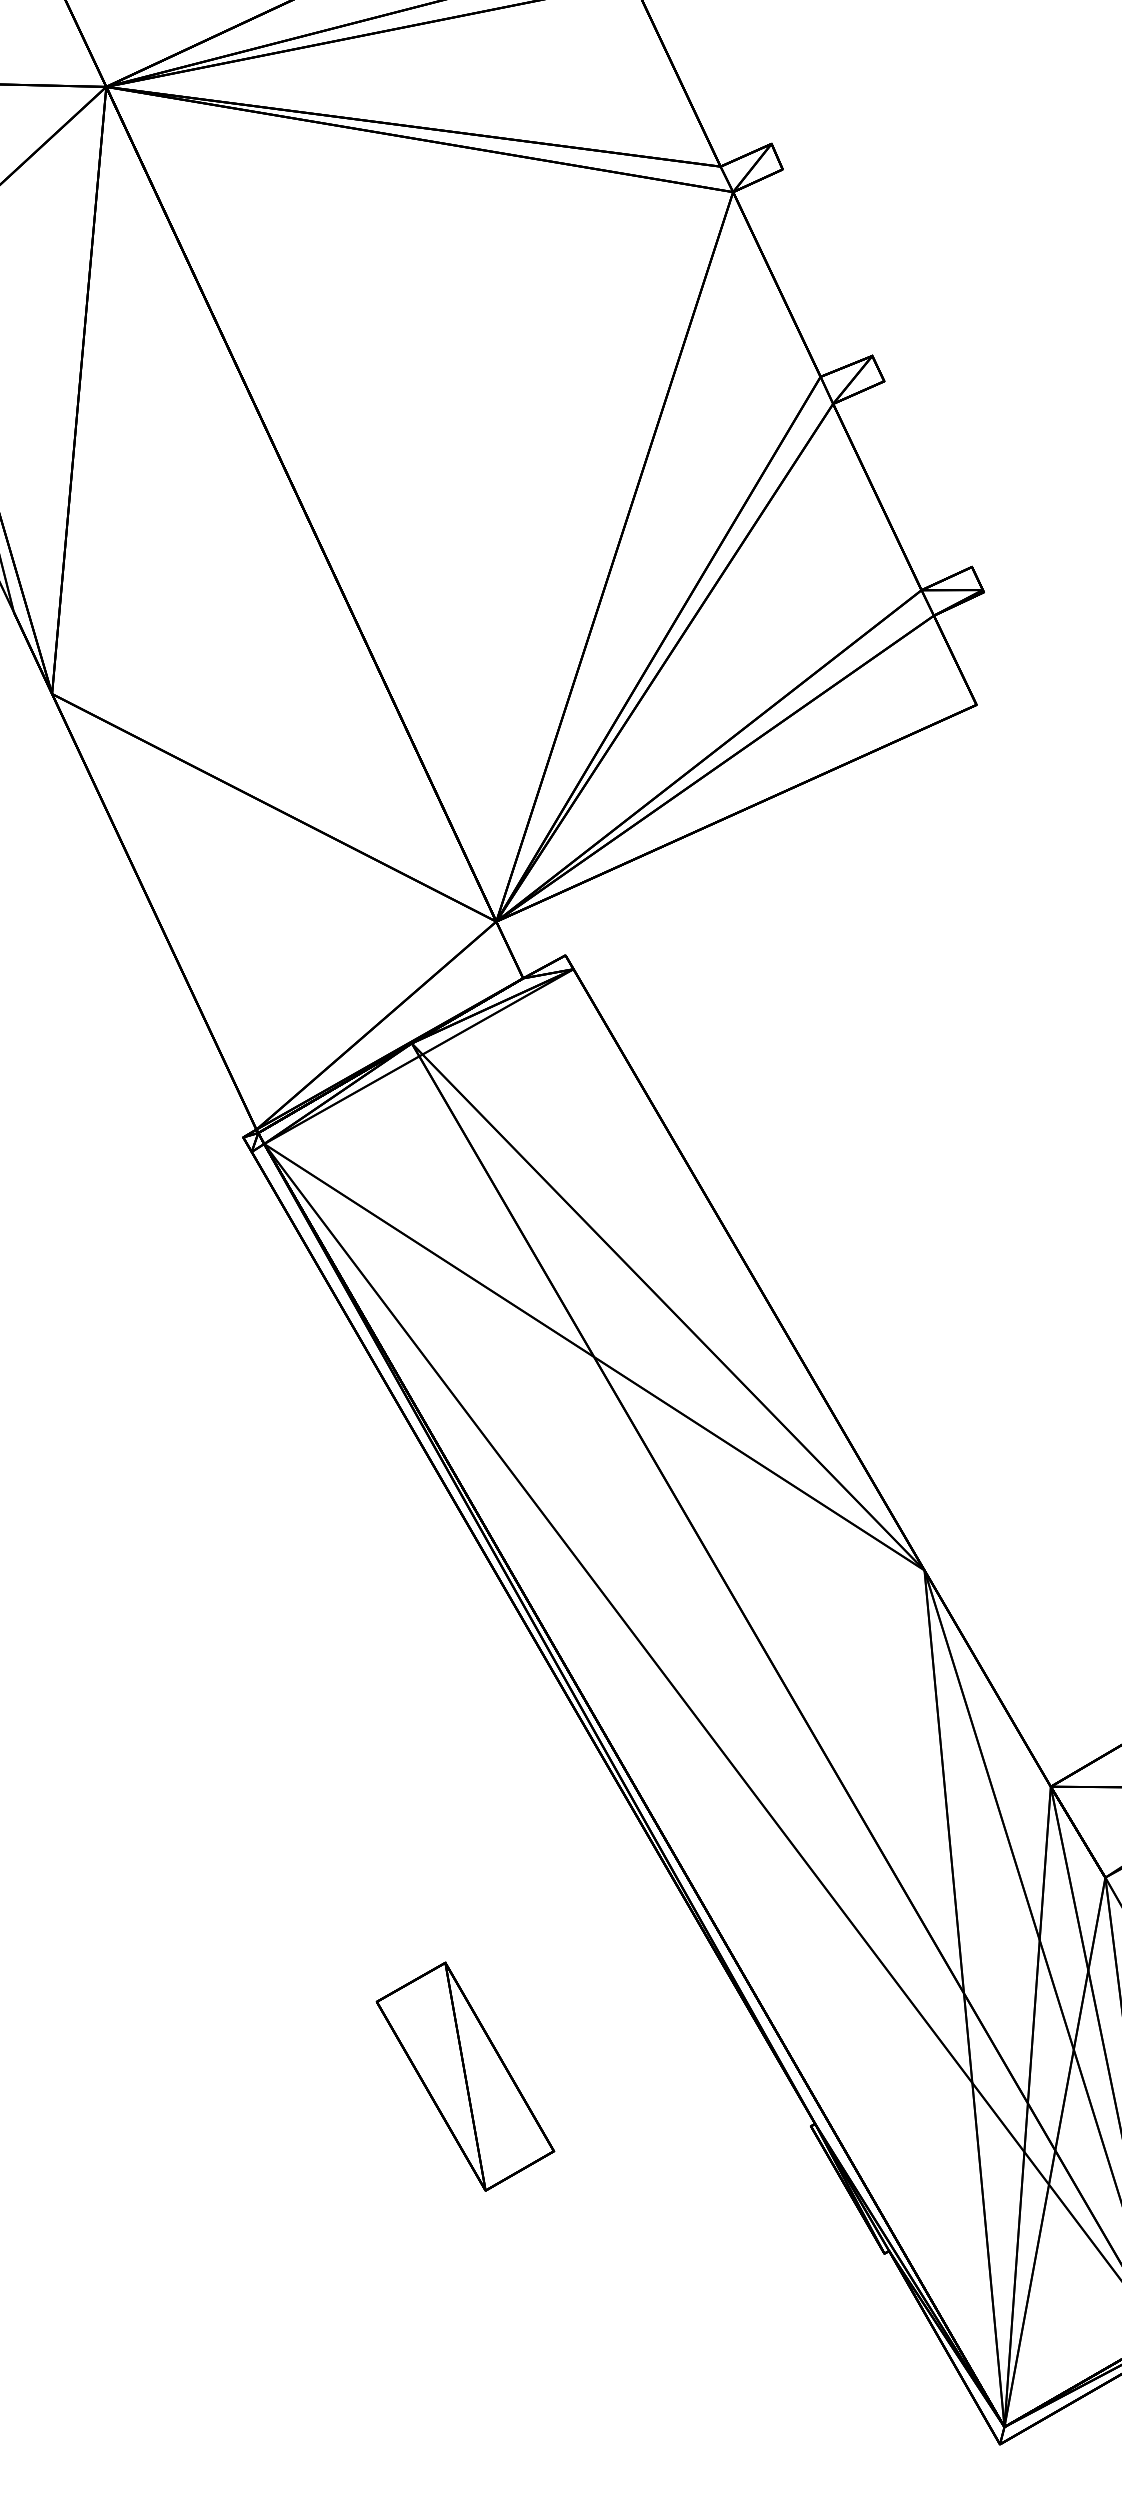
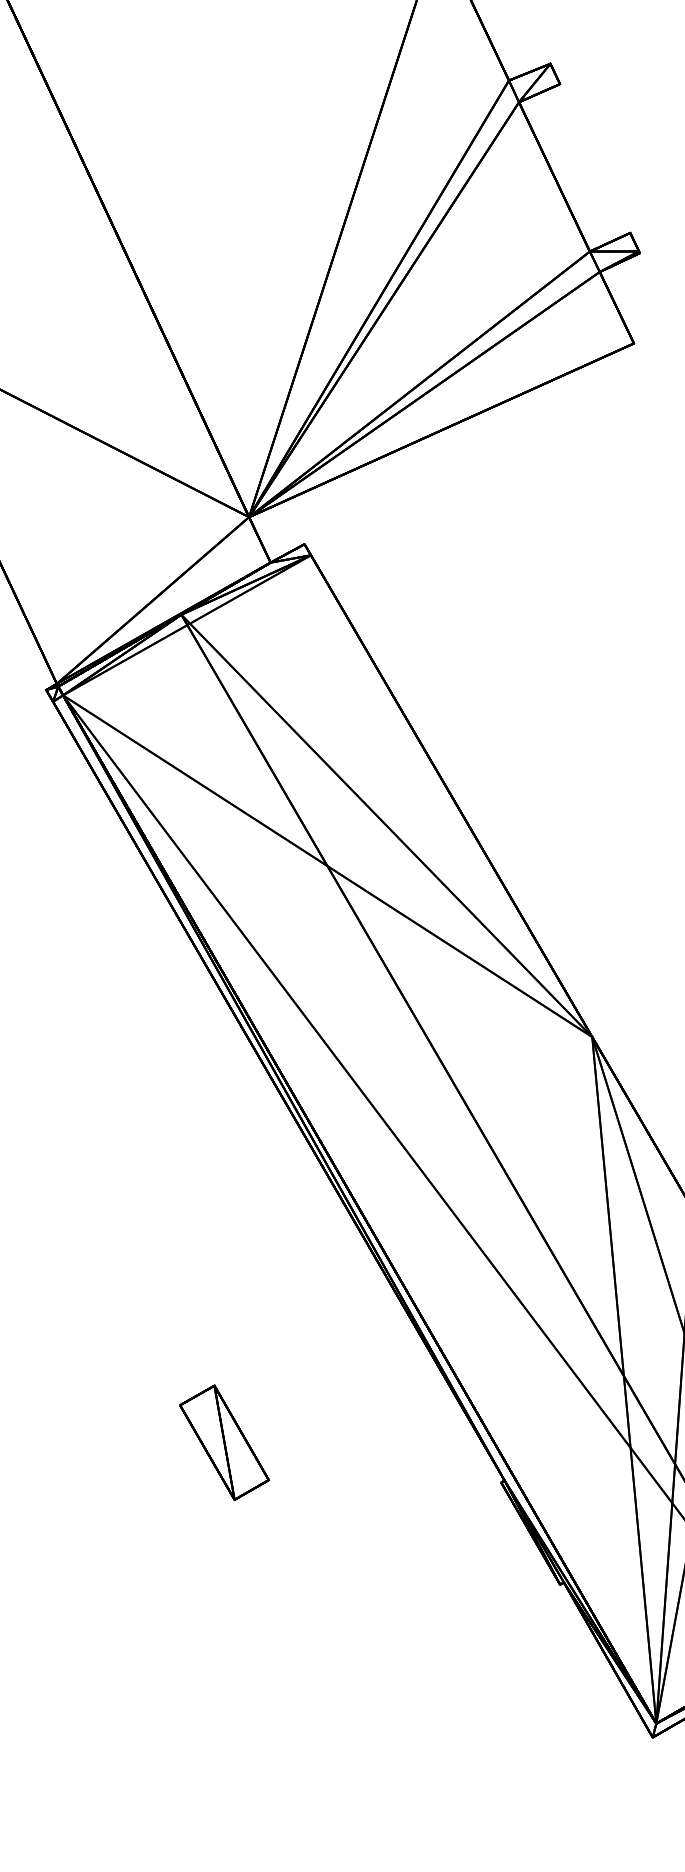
part: (465, 2076) -> (224, 1442), size x0.62

